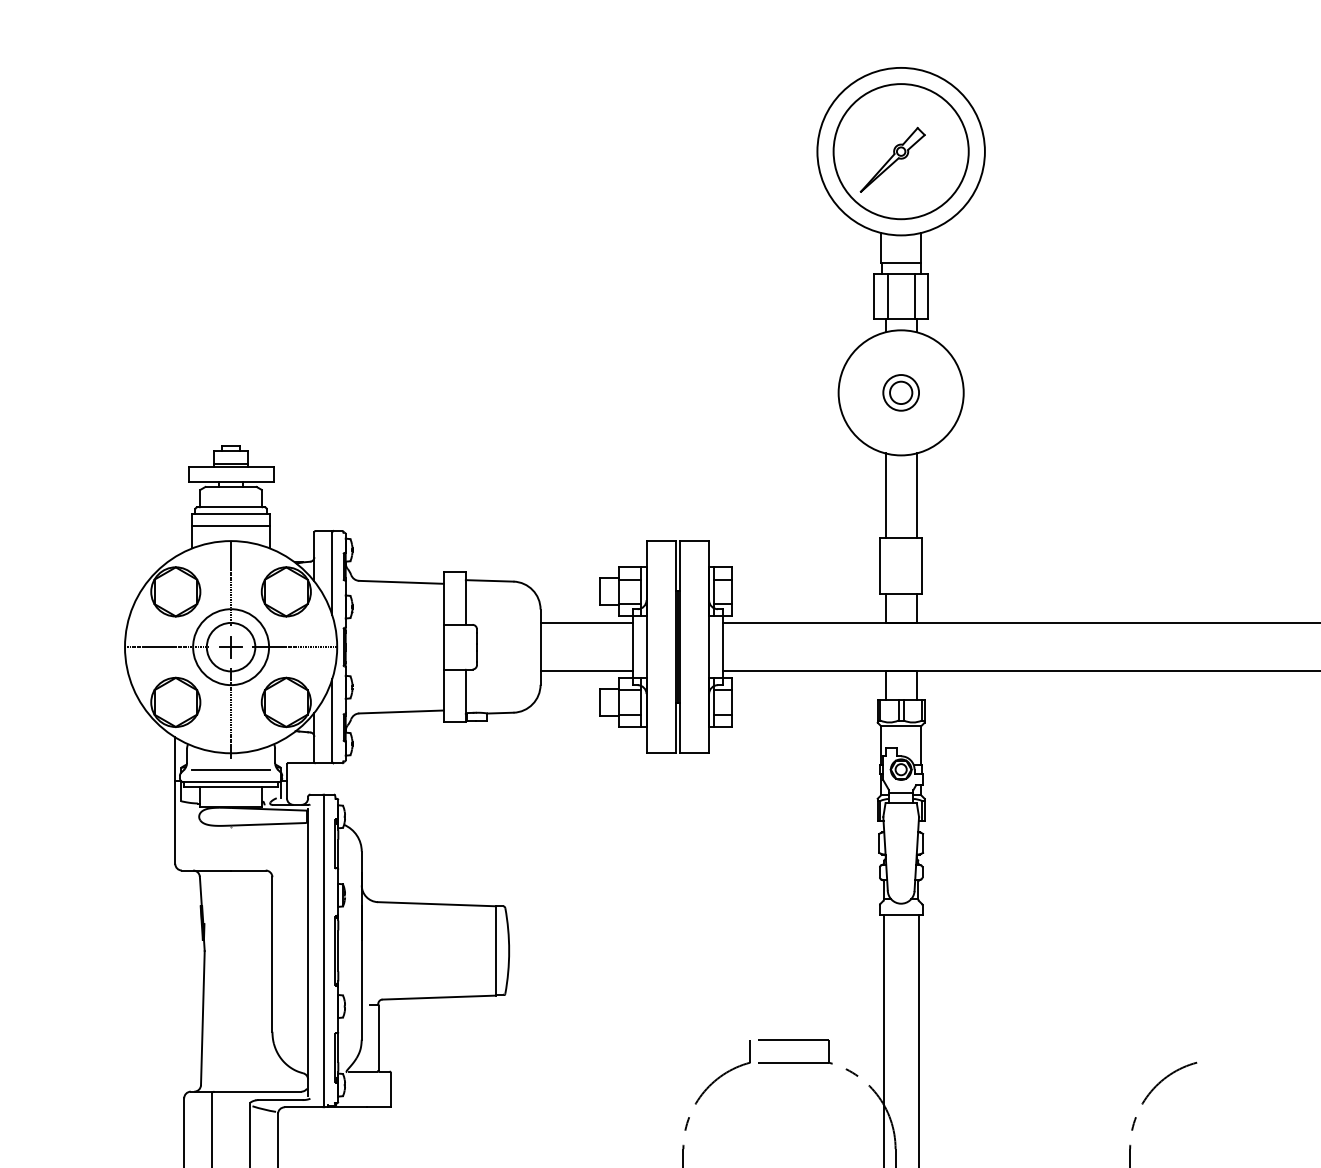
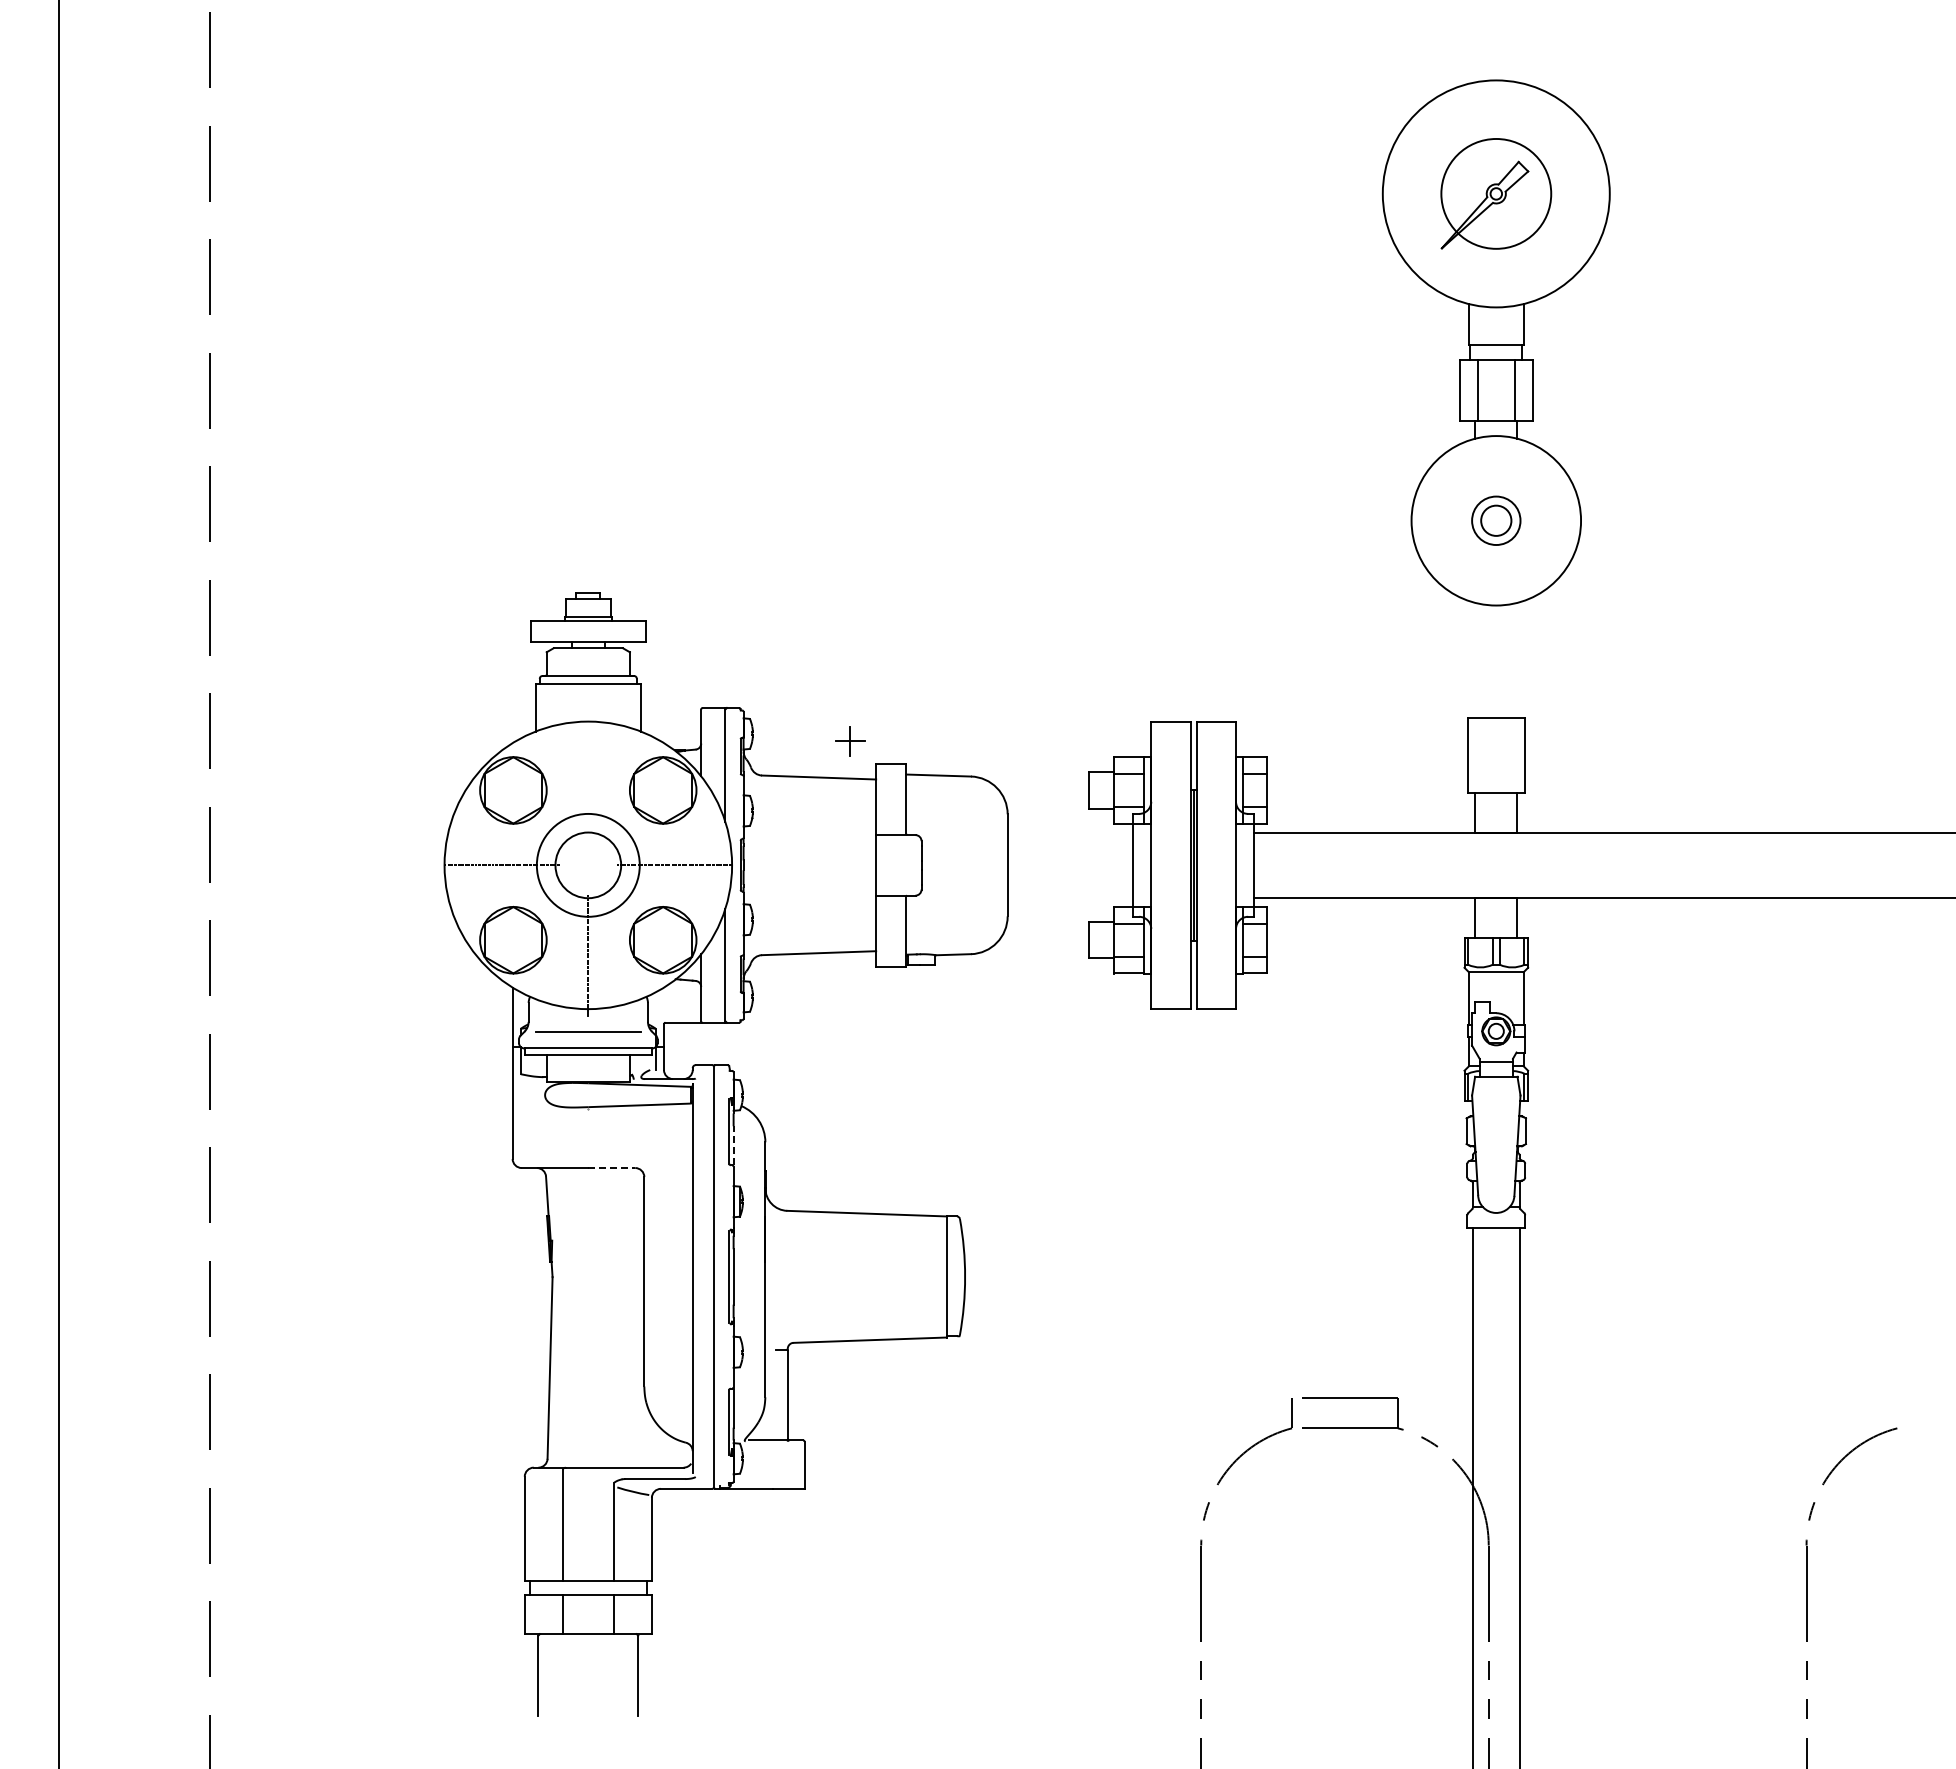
circle: (900, 151) -> (1495, 193), size x0.6
line: (885, 495) -> (1475, 659), removed
line: (916, 495) -> (1517, 659), removed
line: (231, 526) -> (588, 701), removed
line: (231, 583) -> (588, 778), removed
line: (586, 622) -> (1070, 832), removed
part: (231, 647) -> (850, 741), moved
line: (586, 671) -> (1070, 898), removed
line: (338, 853) -> (733, 1145), solid -> dashed
line: (248, 870) -> (612, 1168), solid -> dashed

